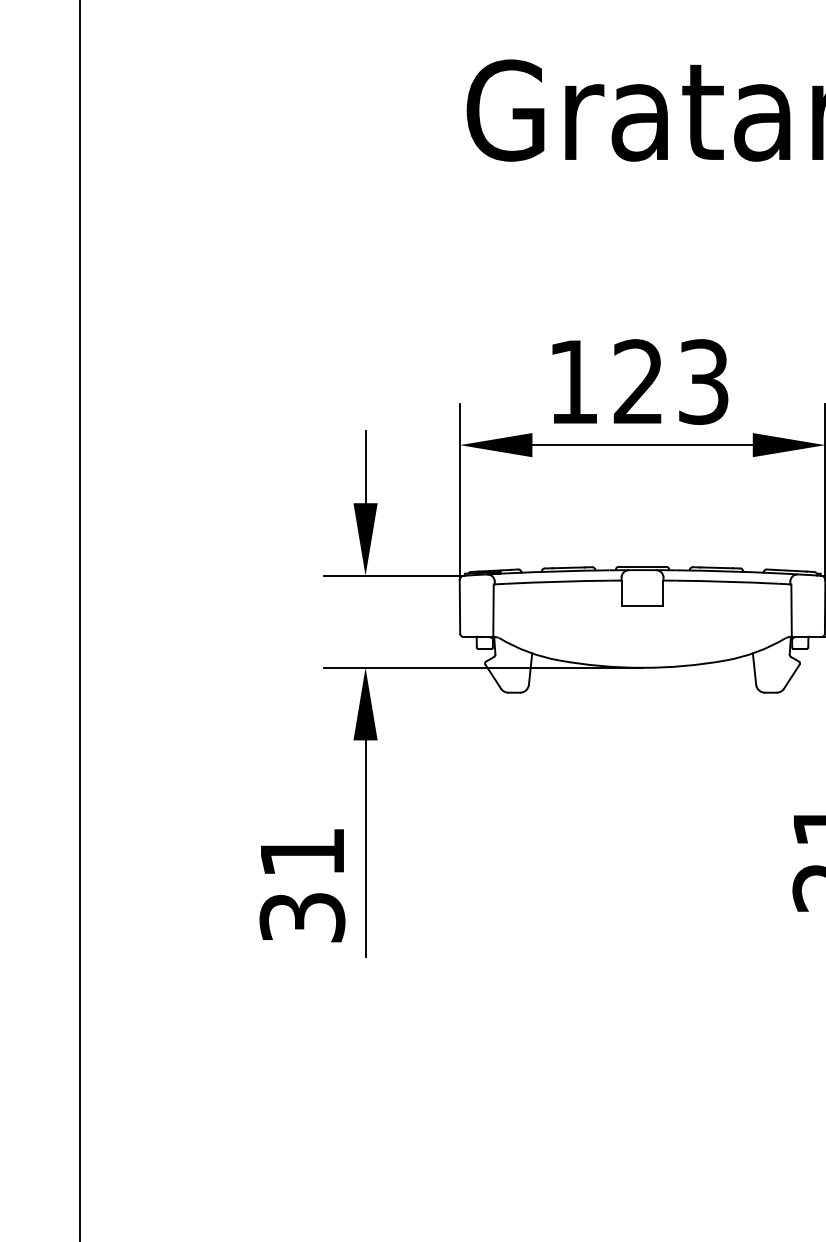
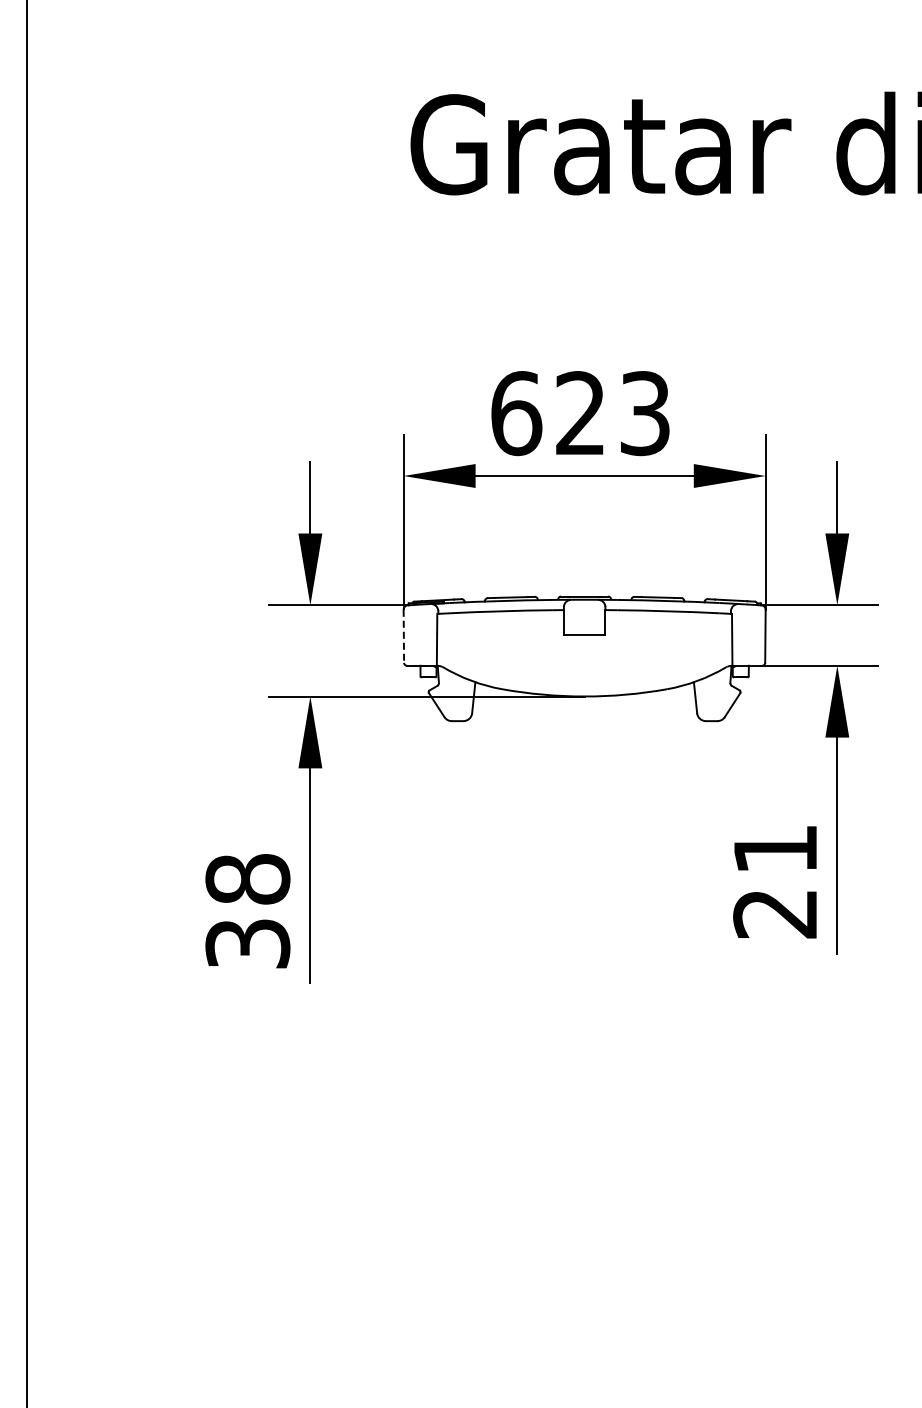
text: (573, 382) -> (516, 413), 123 -> 623
line: (459, 607) -> (403, 636), solid -> dashed
text: (302, 852) -> (247, 879), 31 -> 38

